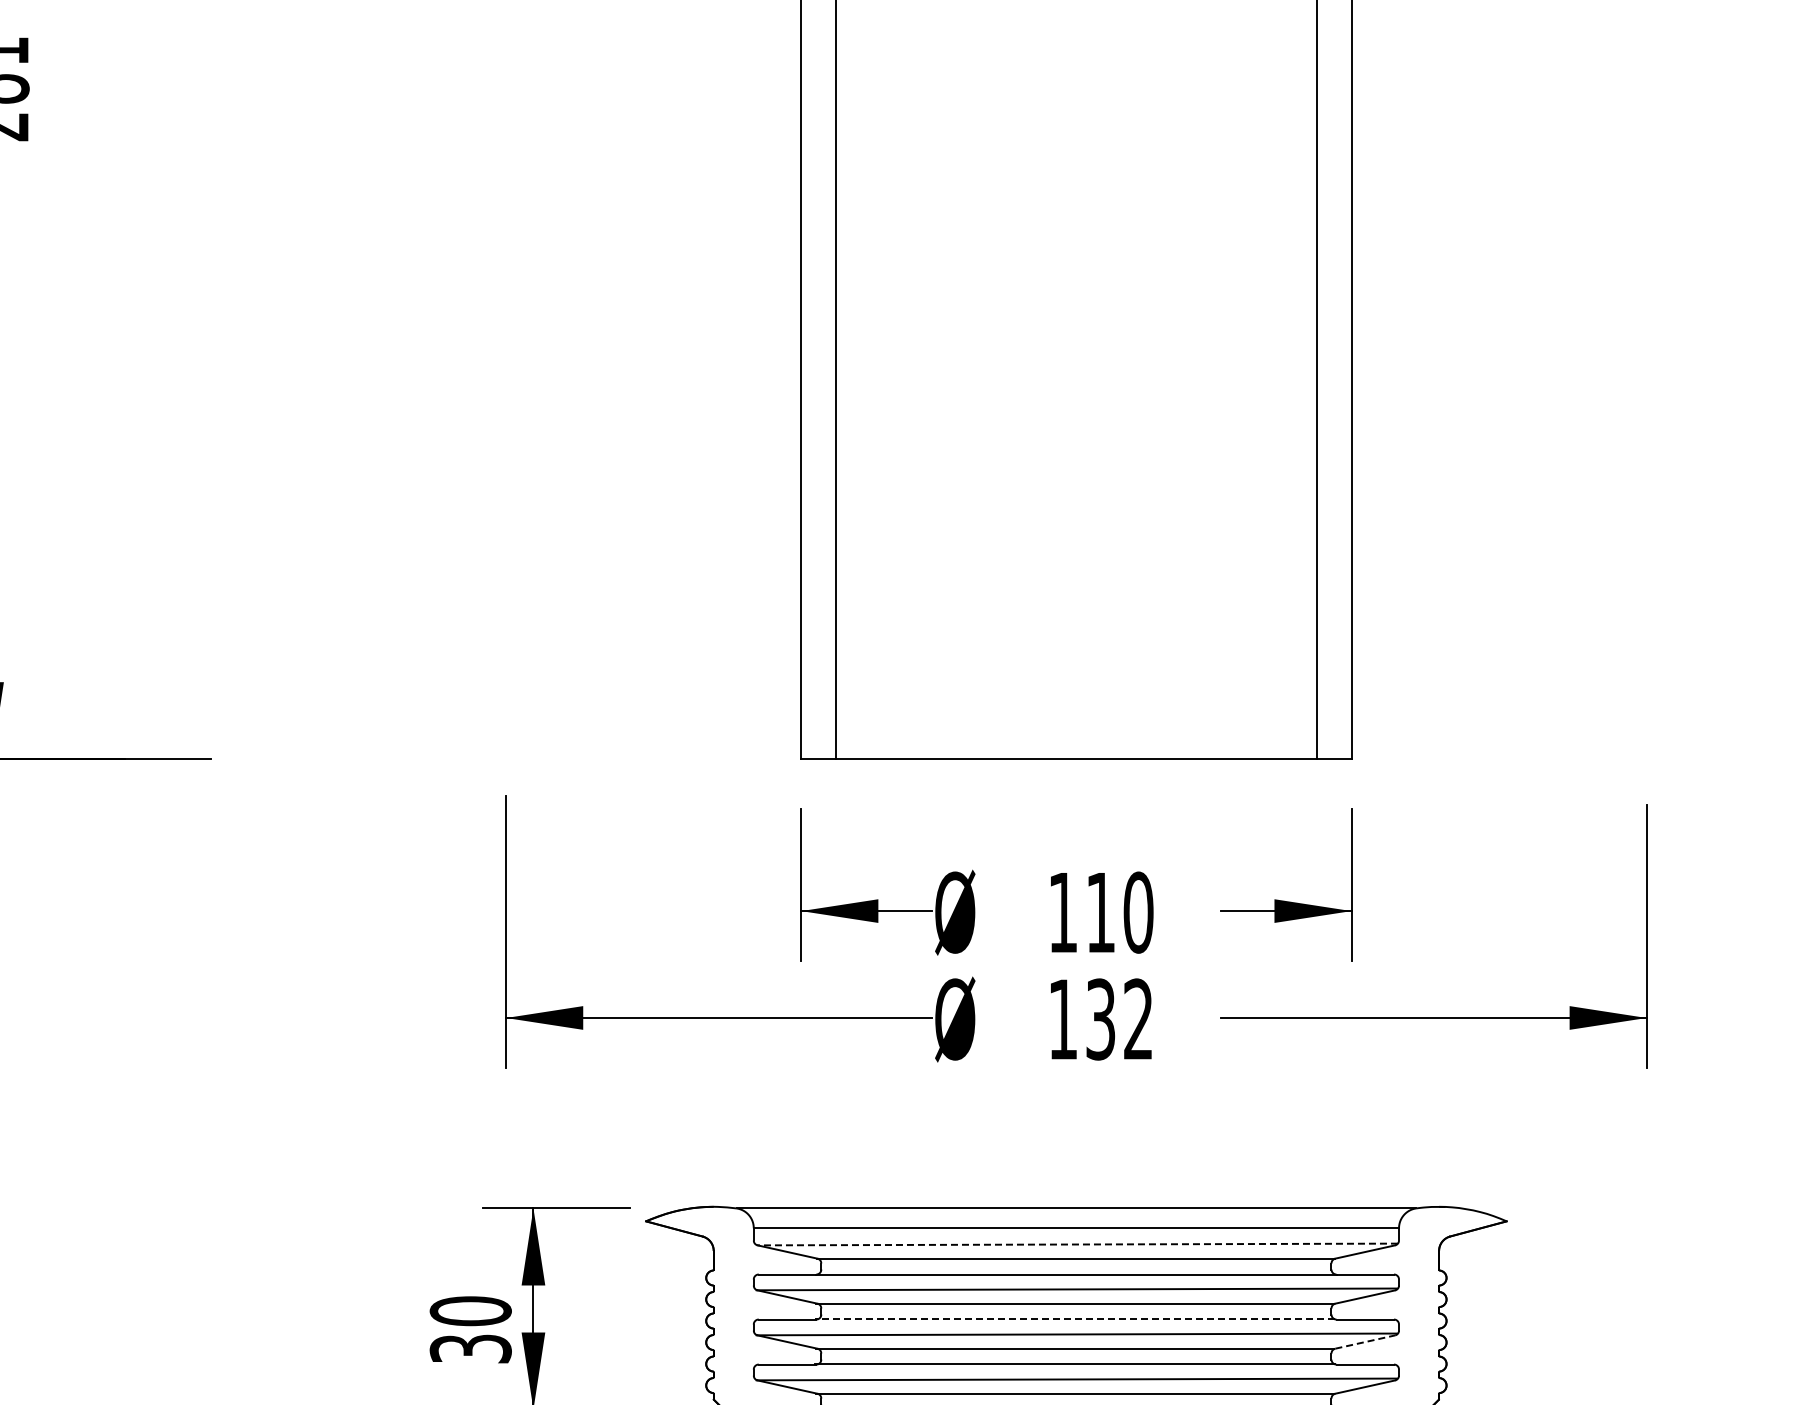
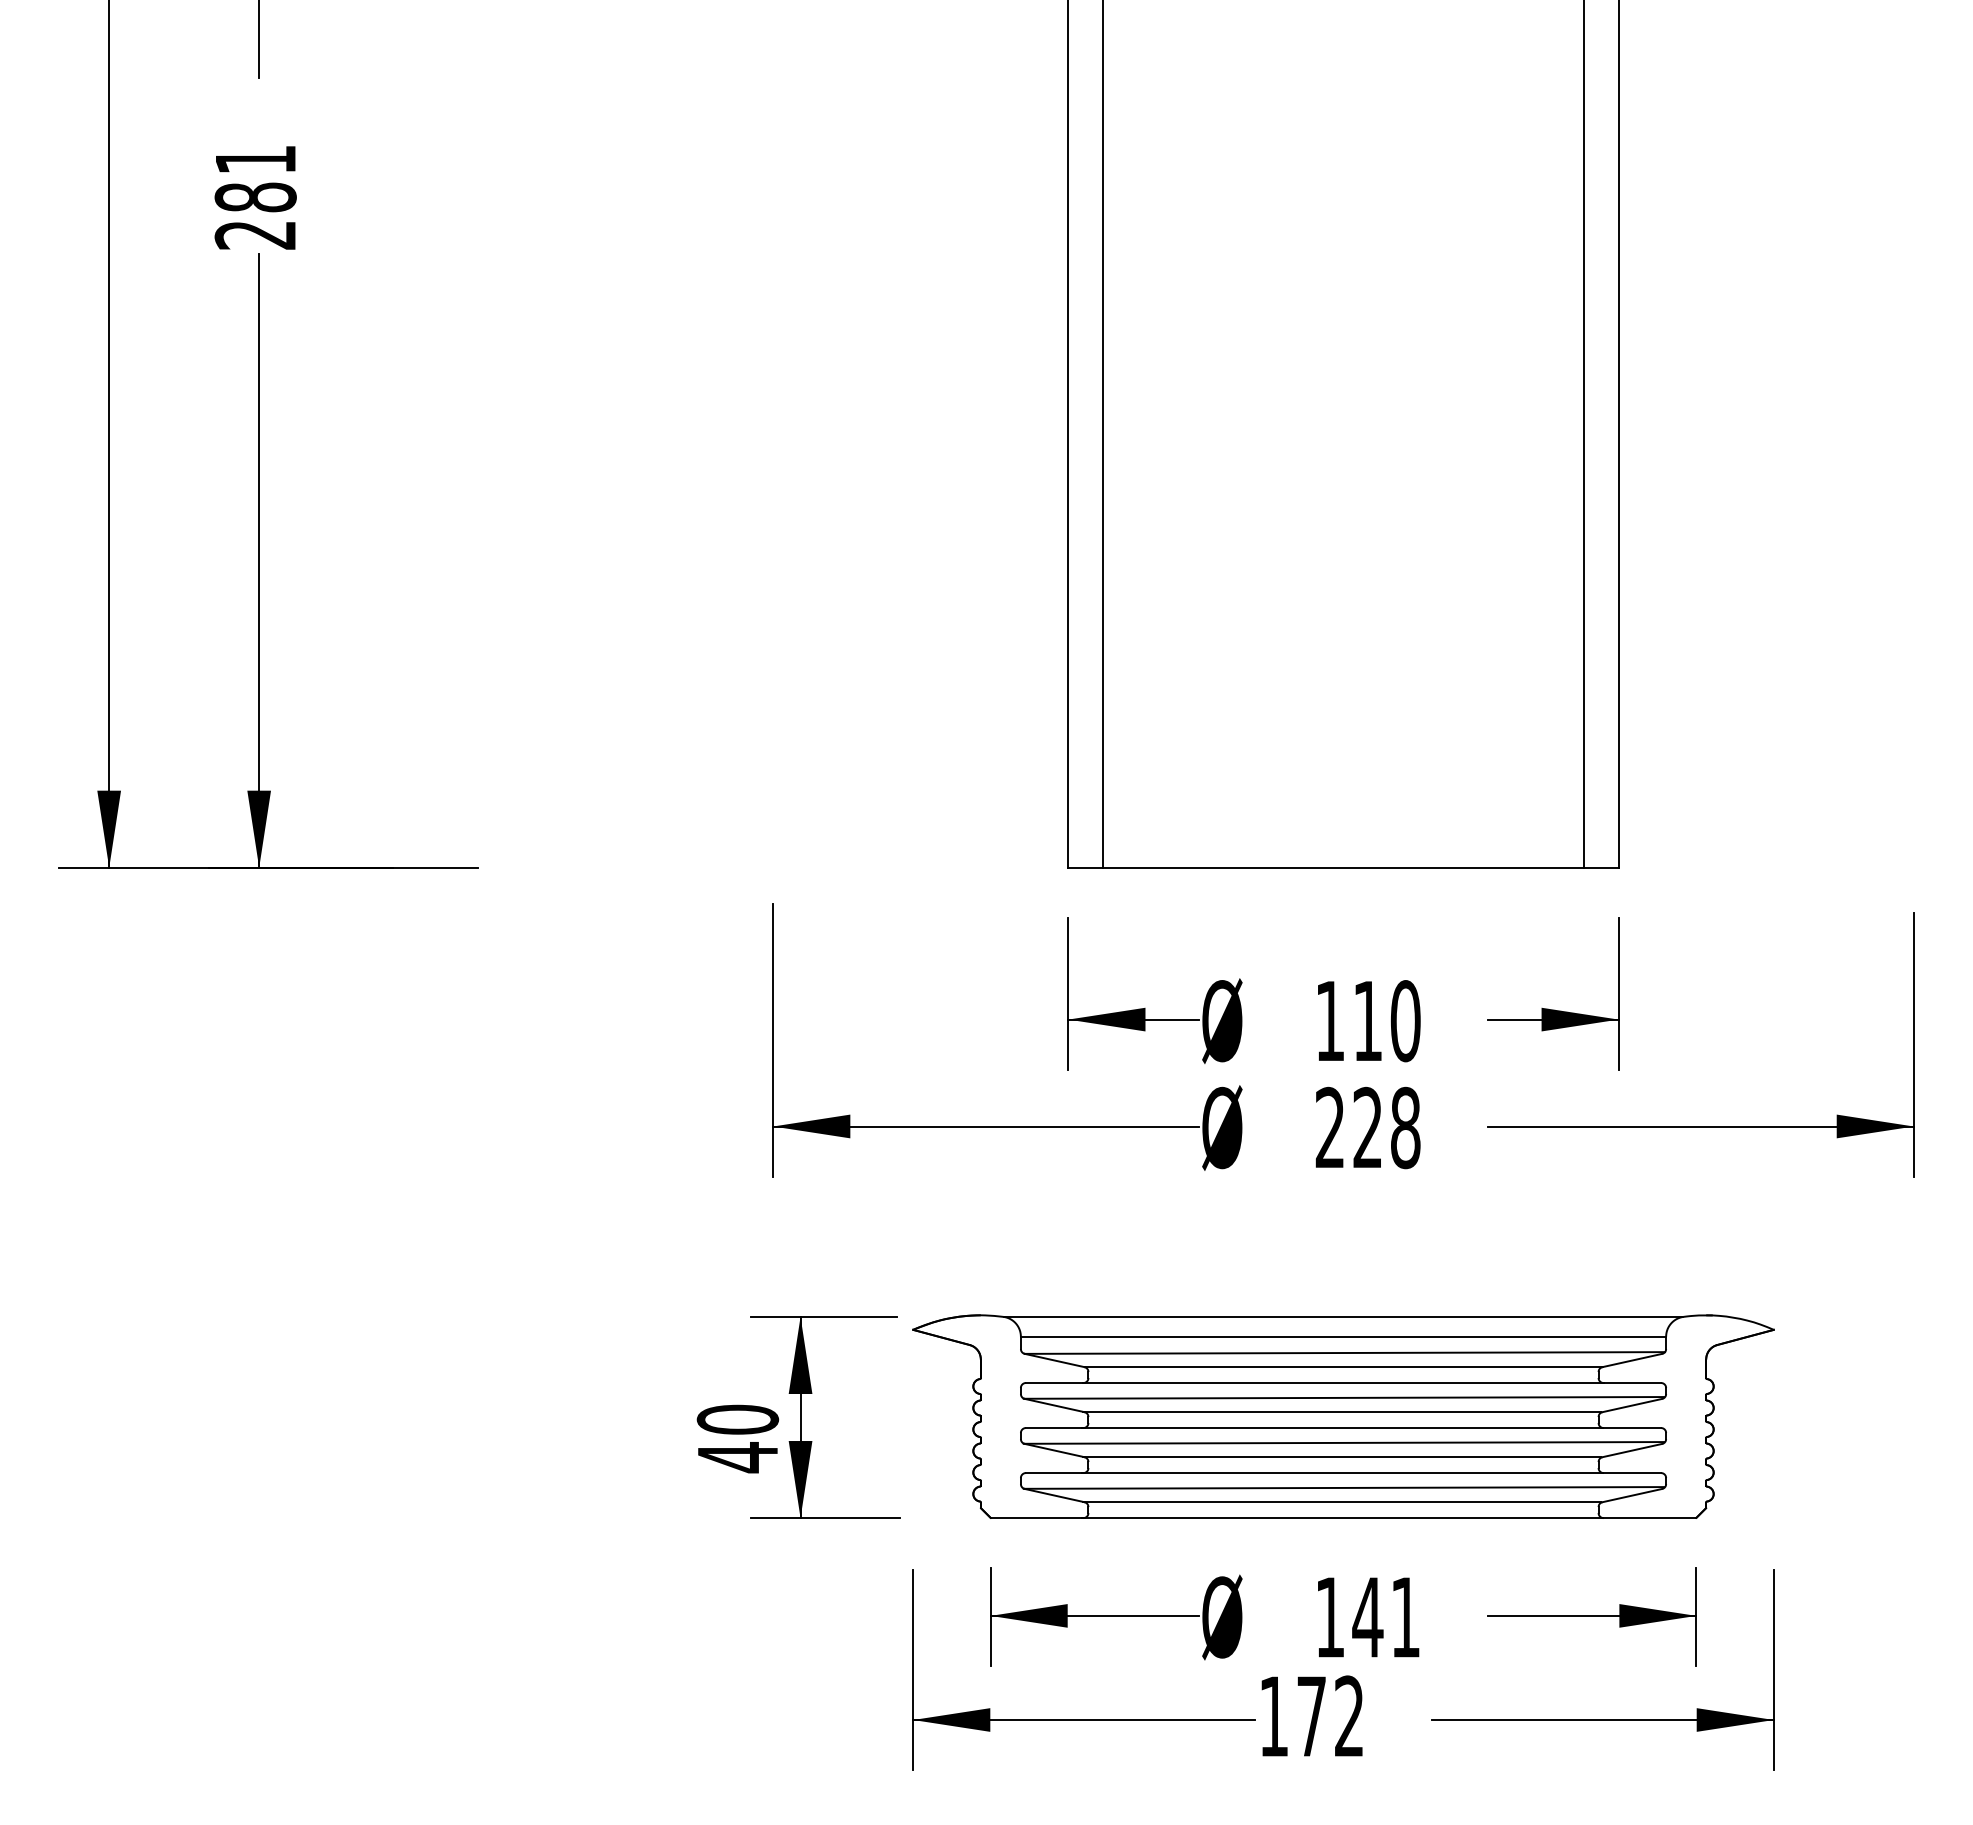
text: (1100, 1019) -> (1367, 1127), 132 -> 228
line: (1077, 1245) -> (1344, 1353), dashed -> solid
line: (1074, 1319) -> (1341, 1427), dashed -> solid
line: (1365, 1342) -> (1632, 1450), dashed -> solid
text: (470, 1349) -> (737, 1457), 30 -> 40

